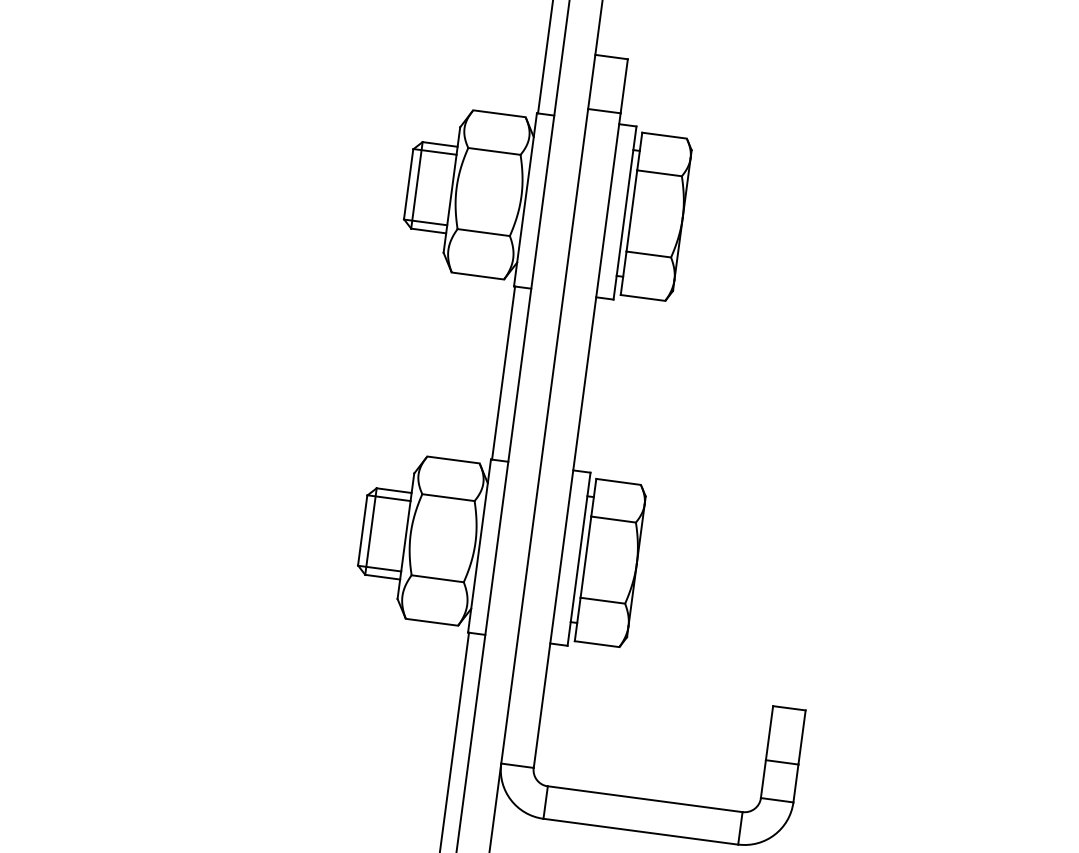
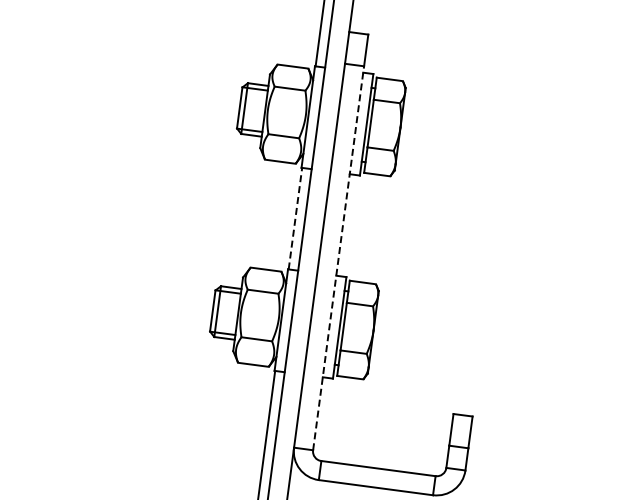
line: (503, 372) -> (295, 218), solid -> dashed
line: (577, 440) -> (338, 258), solid -> dashed

